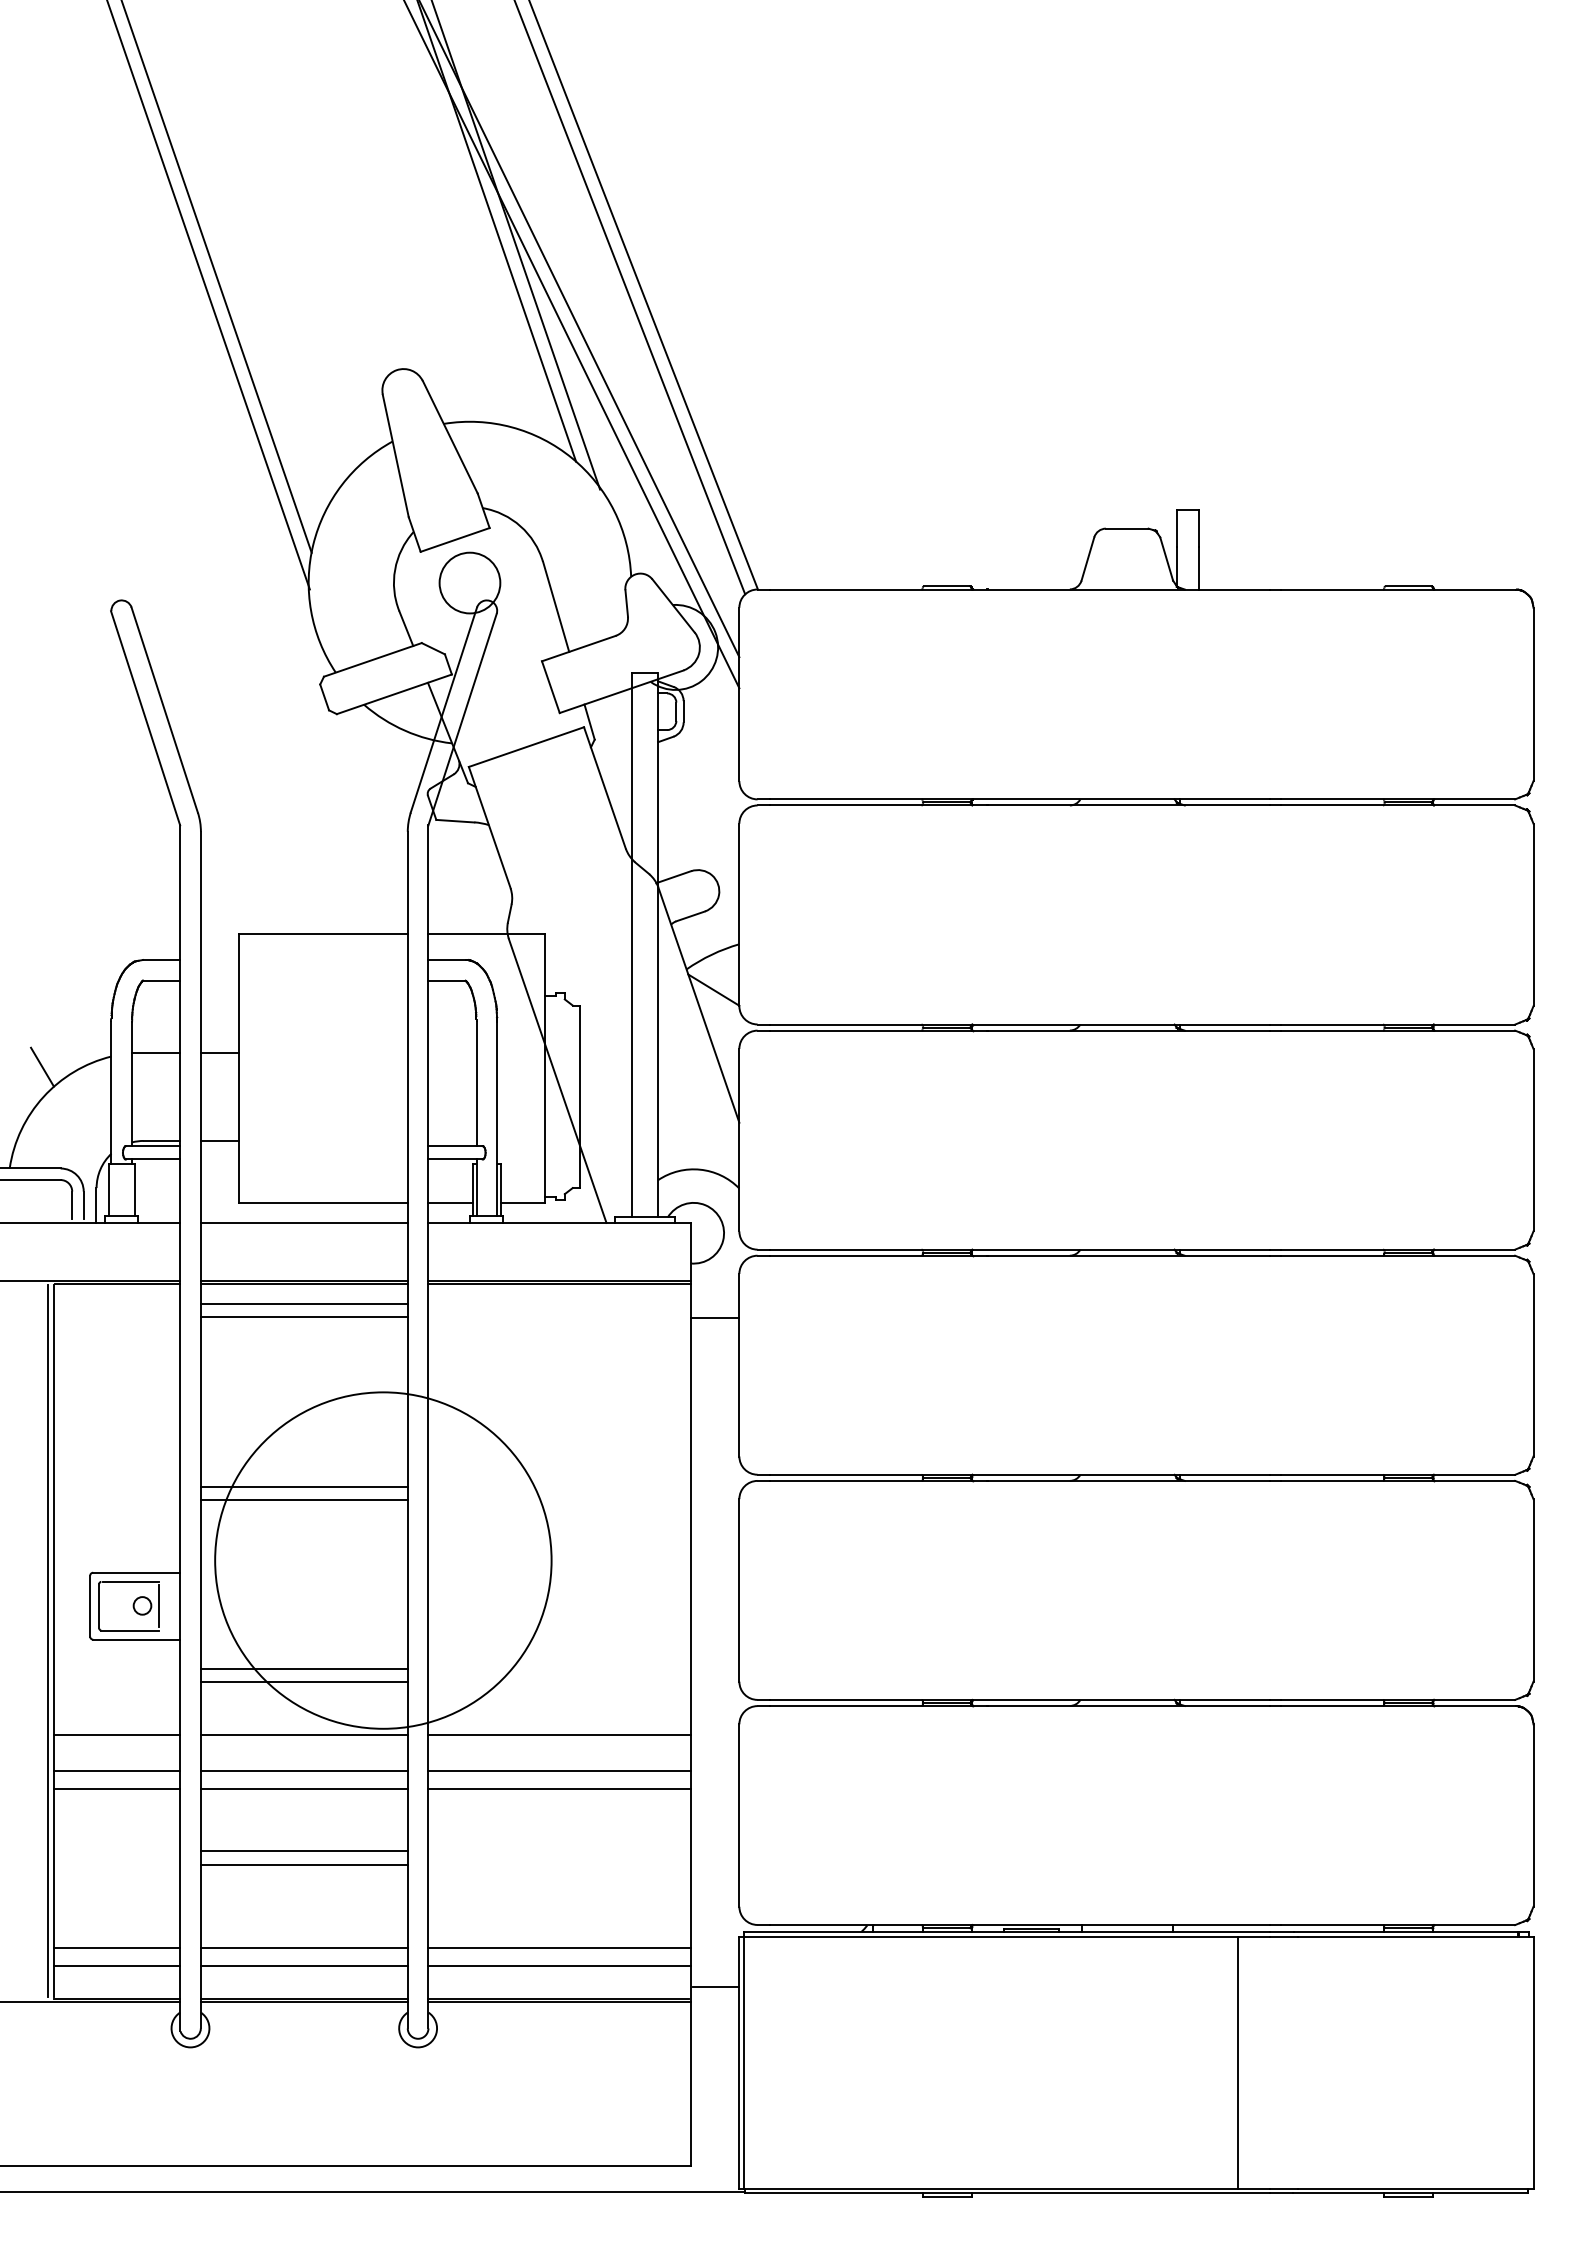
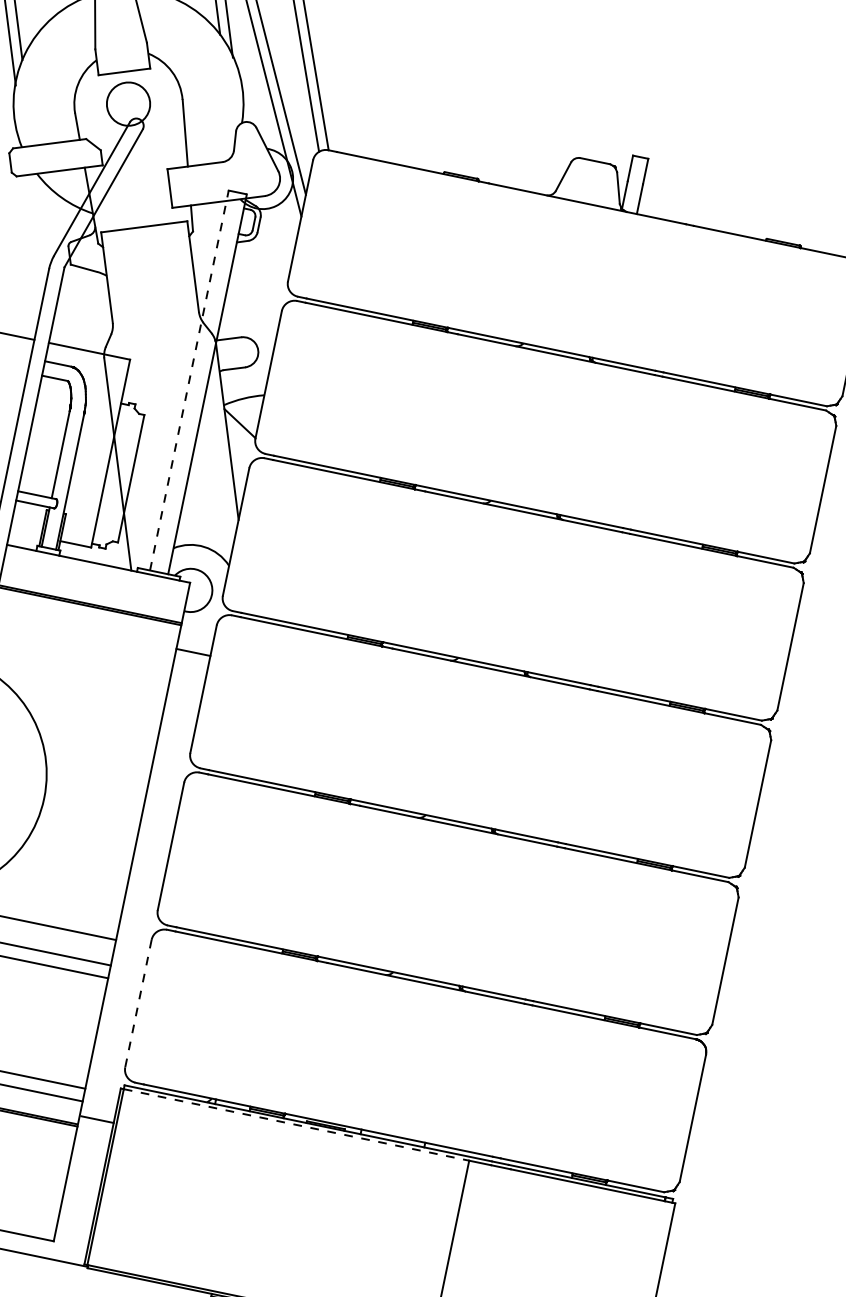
line: (632, 944) -> (189, 379), solid -> dashed
line: (450, 1202) -> (25, 533), removed
line: (739, 1816) -> (138, 1004), solid -> dashed
line: (991, 1937) -> (296, 1125), solid -> dashed

